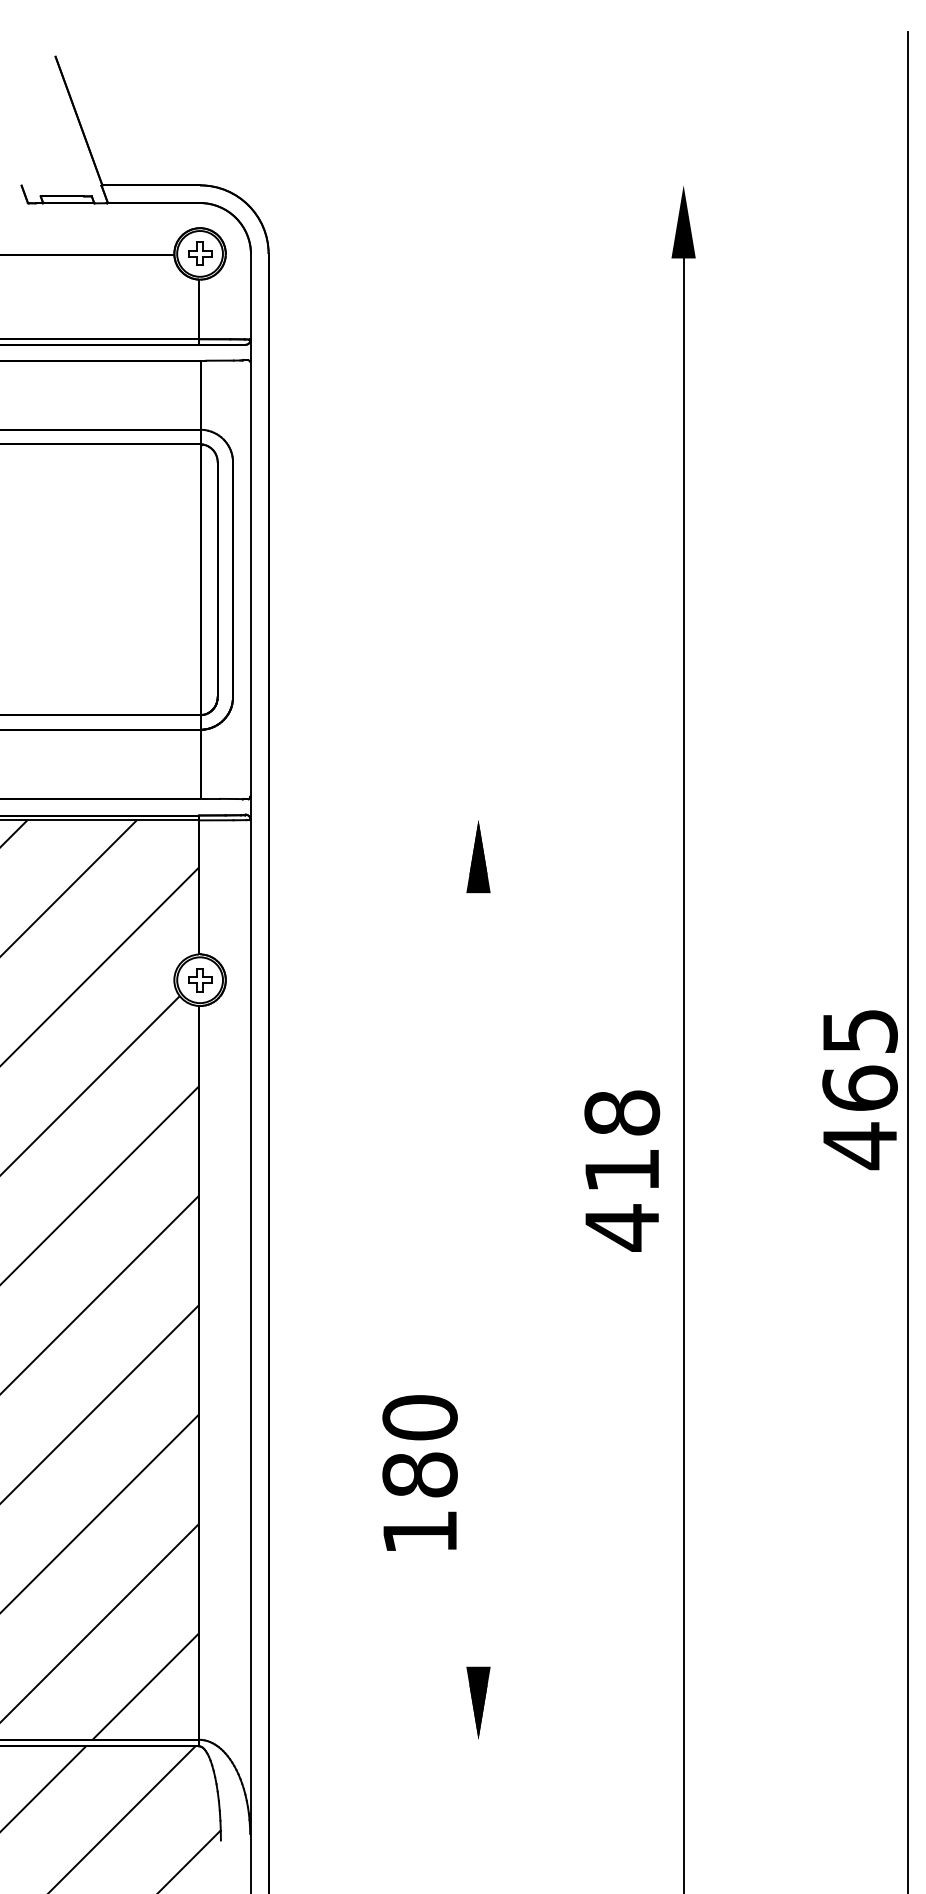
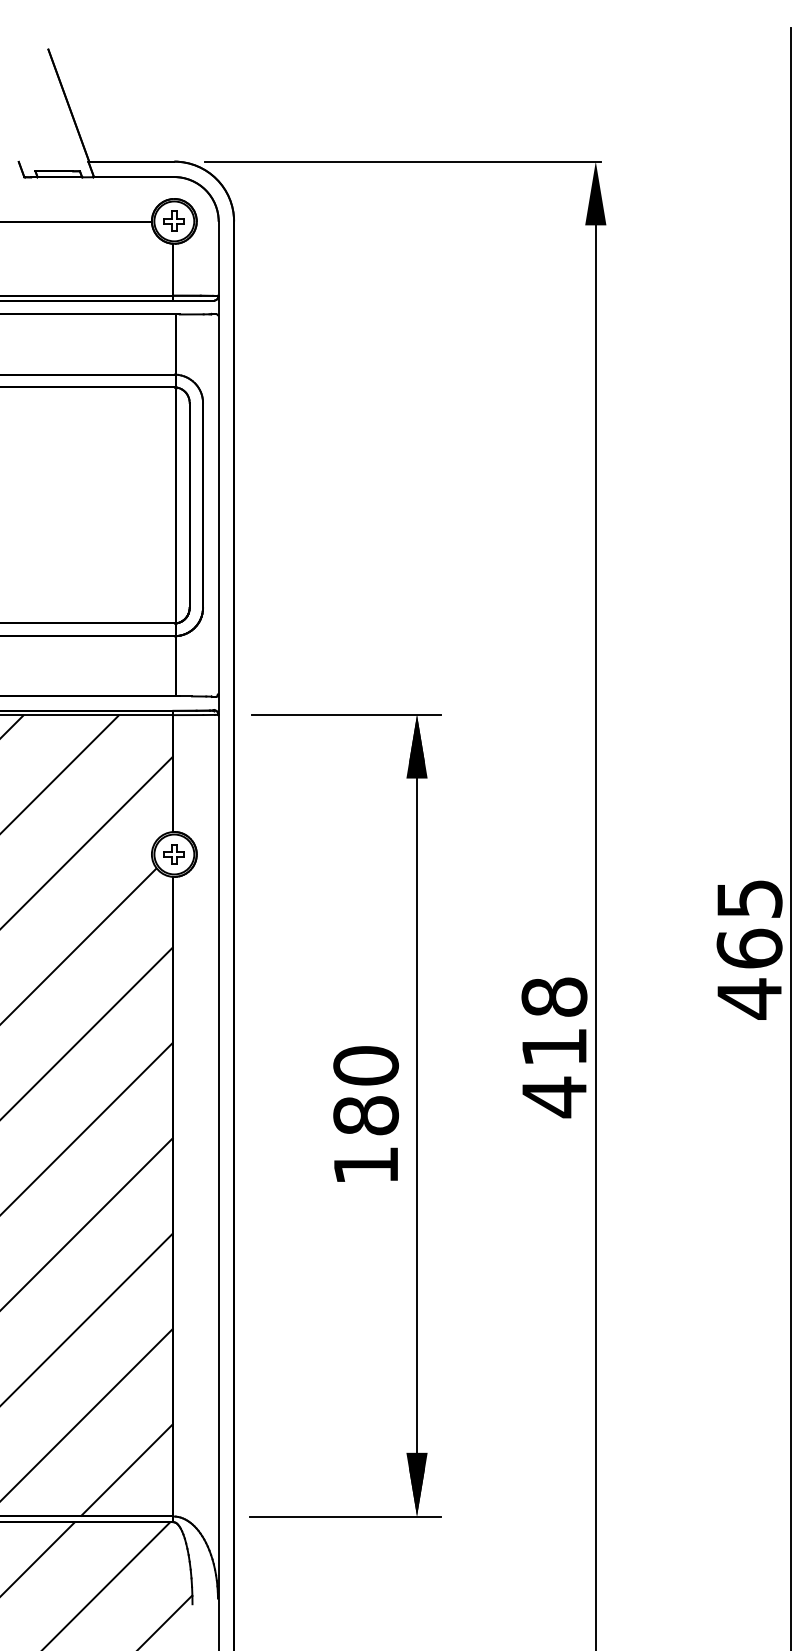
line: (462, 185) -> (403, 161), added
line: (396, 820) -> (345, 715), added
text: (622, 1170) -> (554, 1047), moved
line: (478, 1279) -> (417, 1115), added
text: (419, 1472) -> (365, 1113), moved
line: (396, 1739) -> (345, 1516), added

